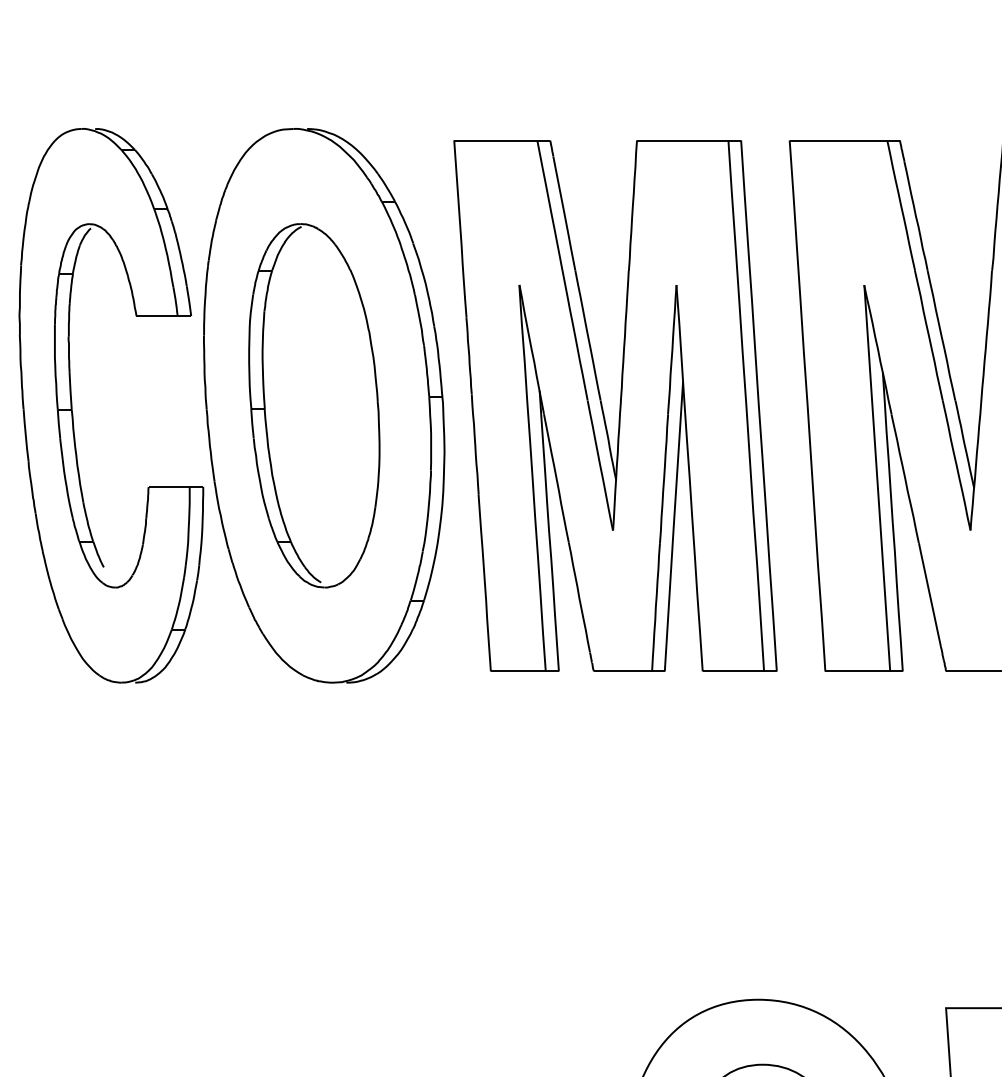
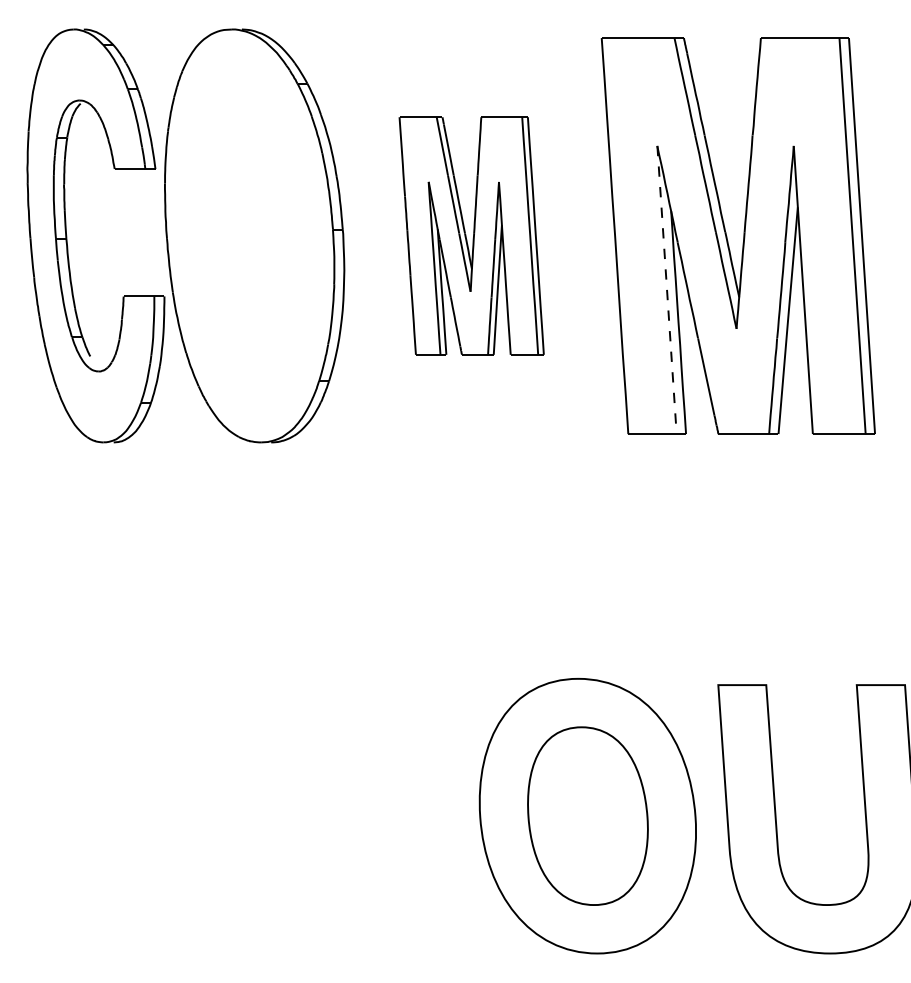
part: (313, 405) -> (246, 235), removed
part: (615, 405) -> (471, 235), size x0.6
line: (877, 478) -> (667, 290), solid -> dashed

